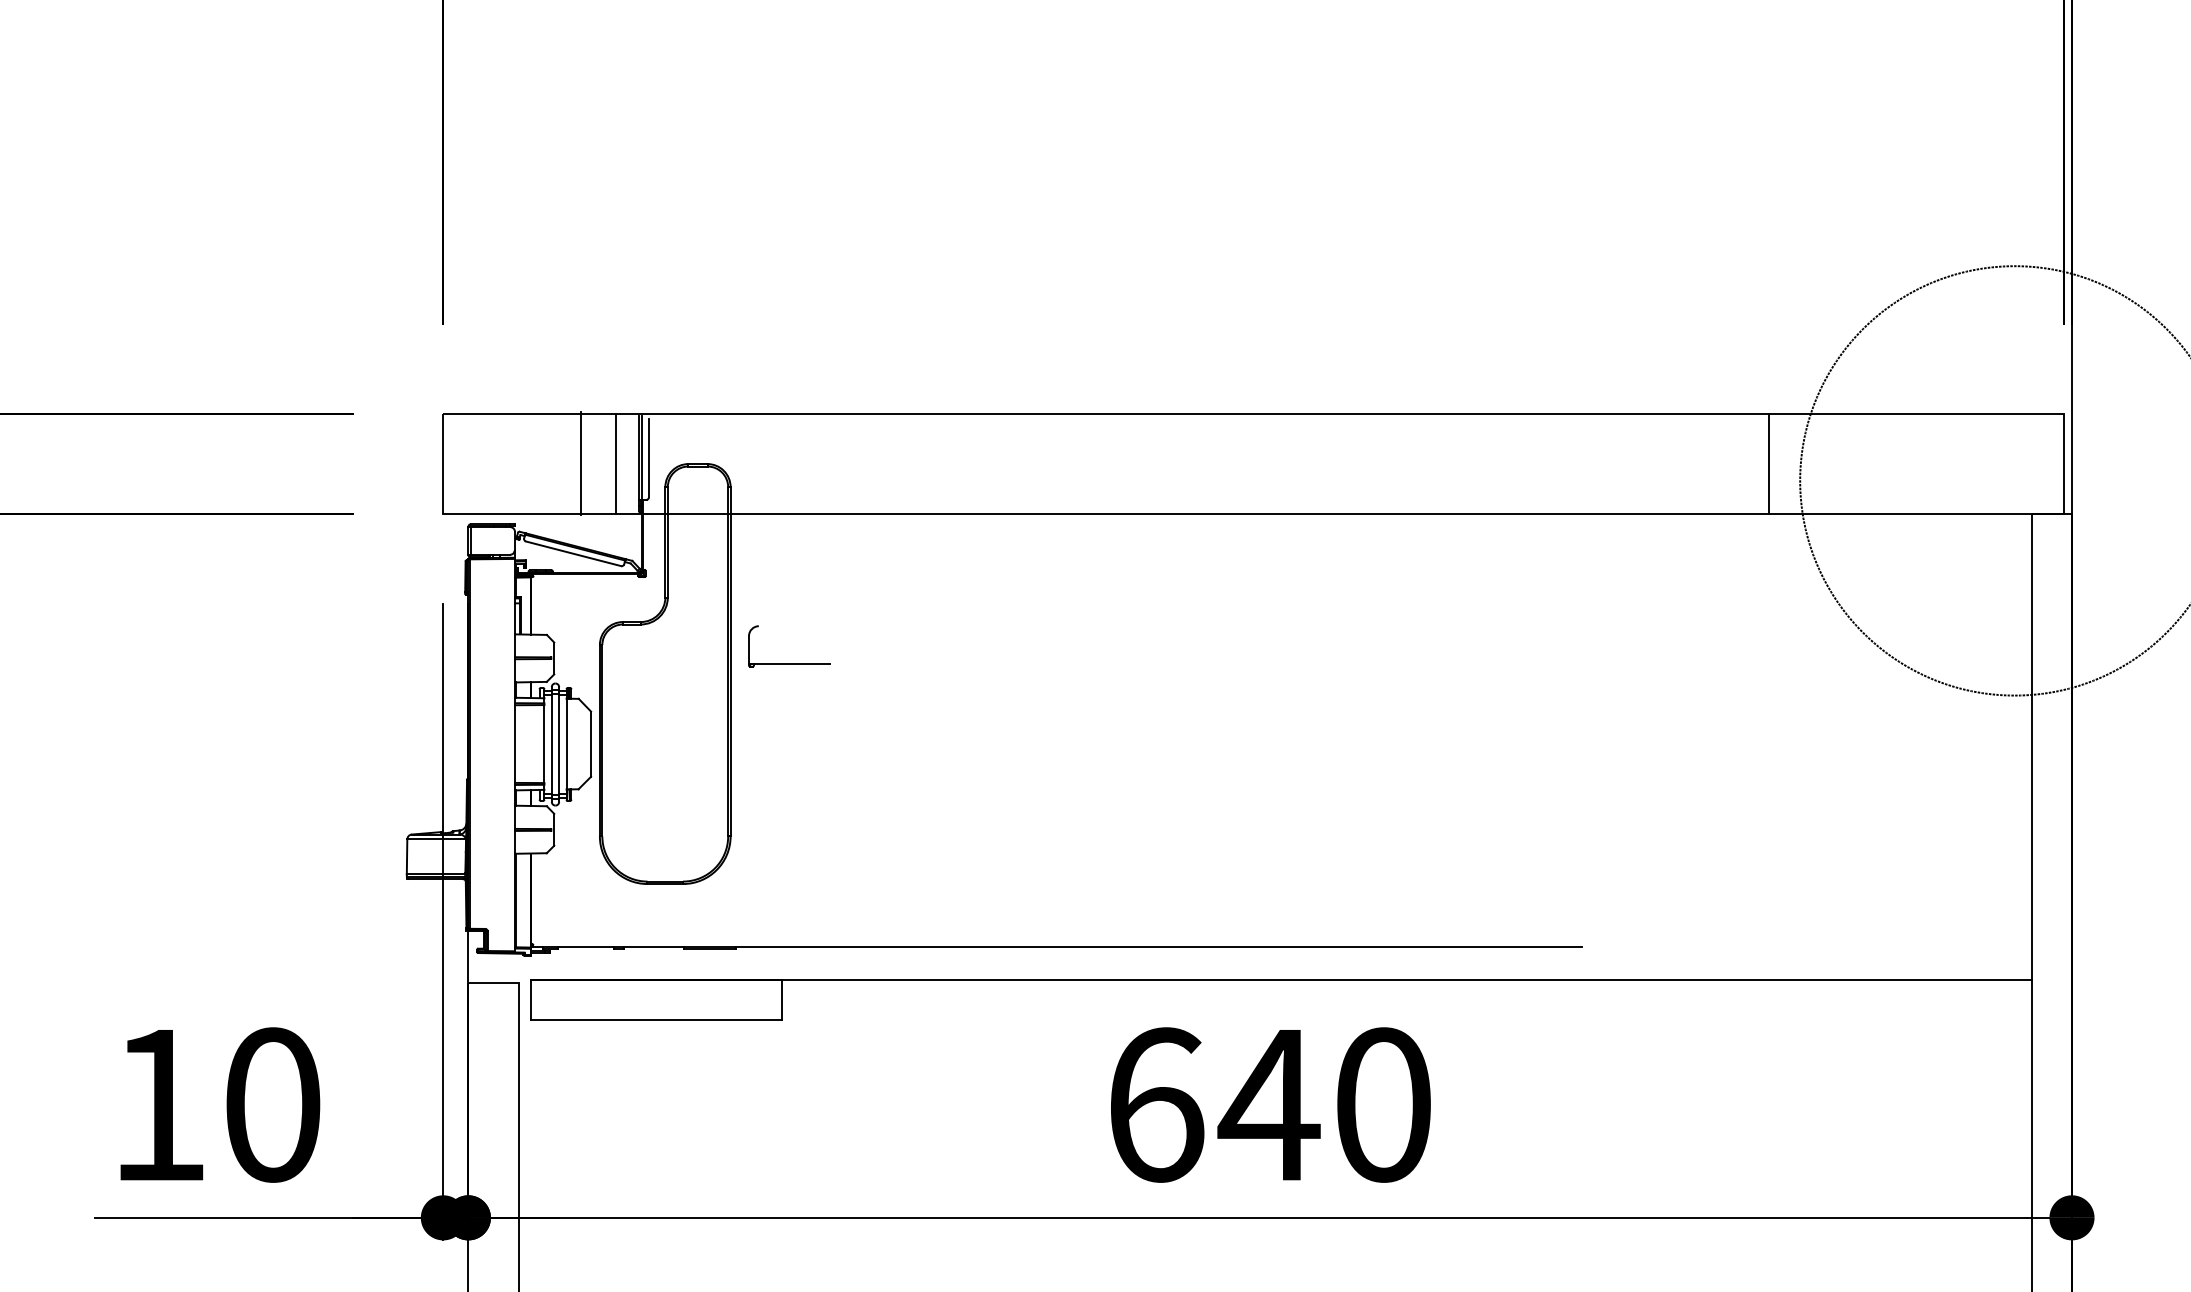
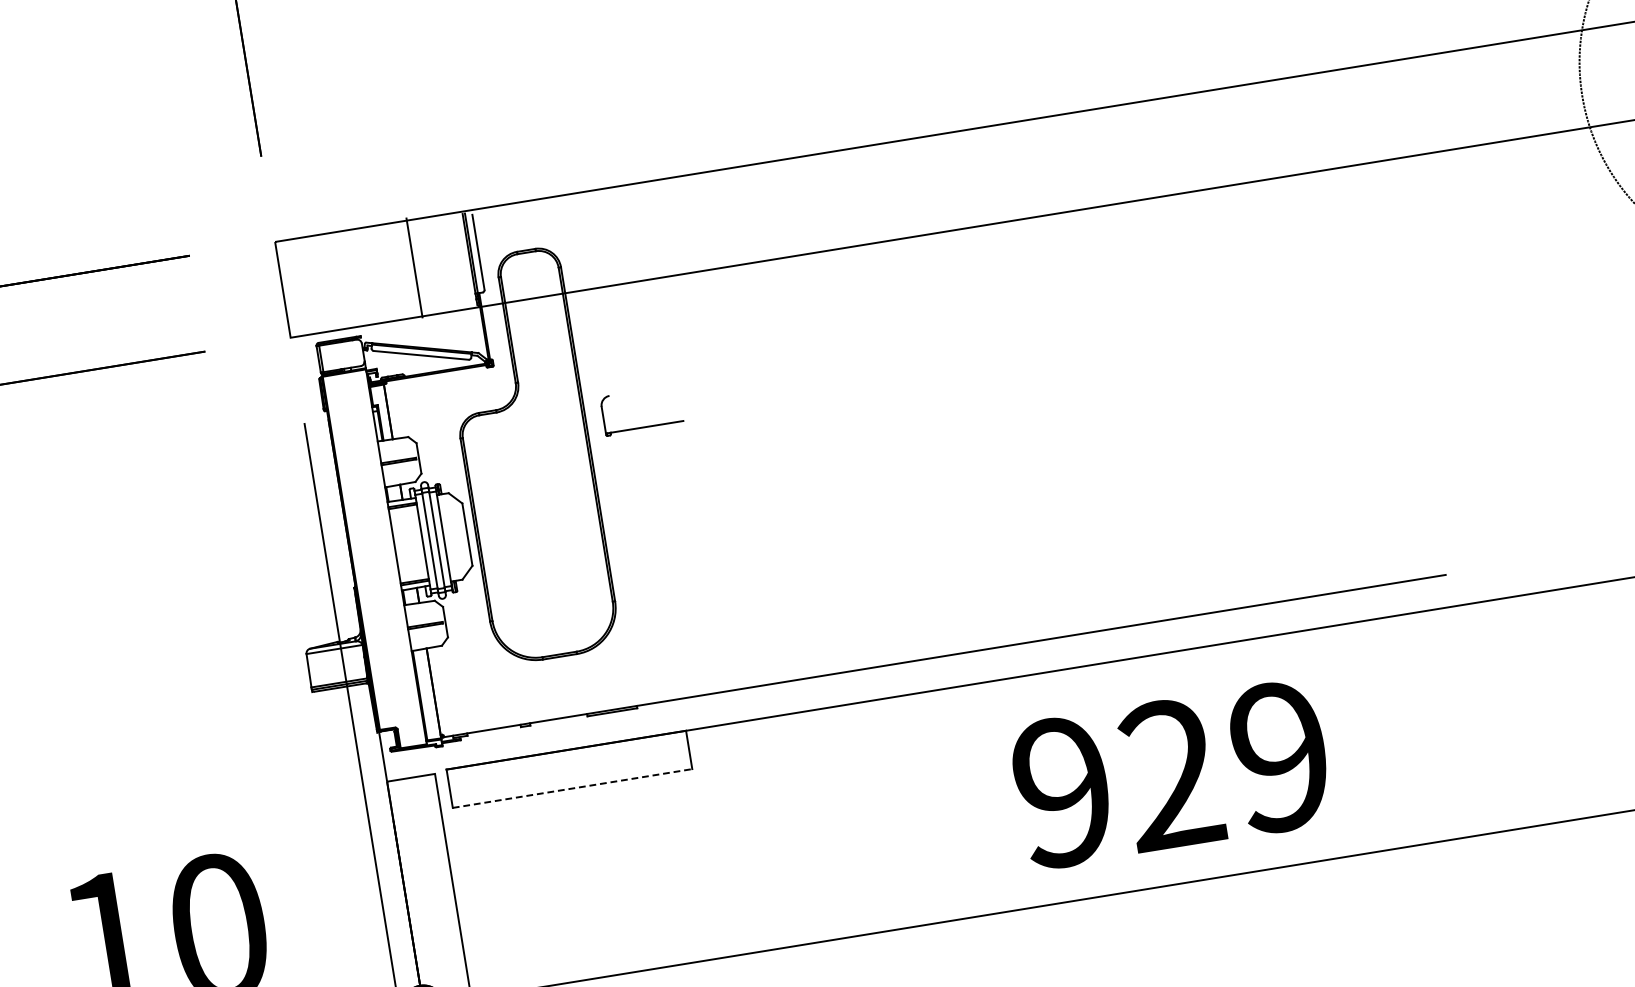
line: (616, 464) -> (448, 263), removed
line: (1768, 464) -> (1549, 85), removed
line: (656, 1020) -> (572, 788), solid -> dashed
text: (1269, 1104) -> (1171, 773), 640 -> 929

